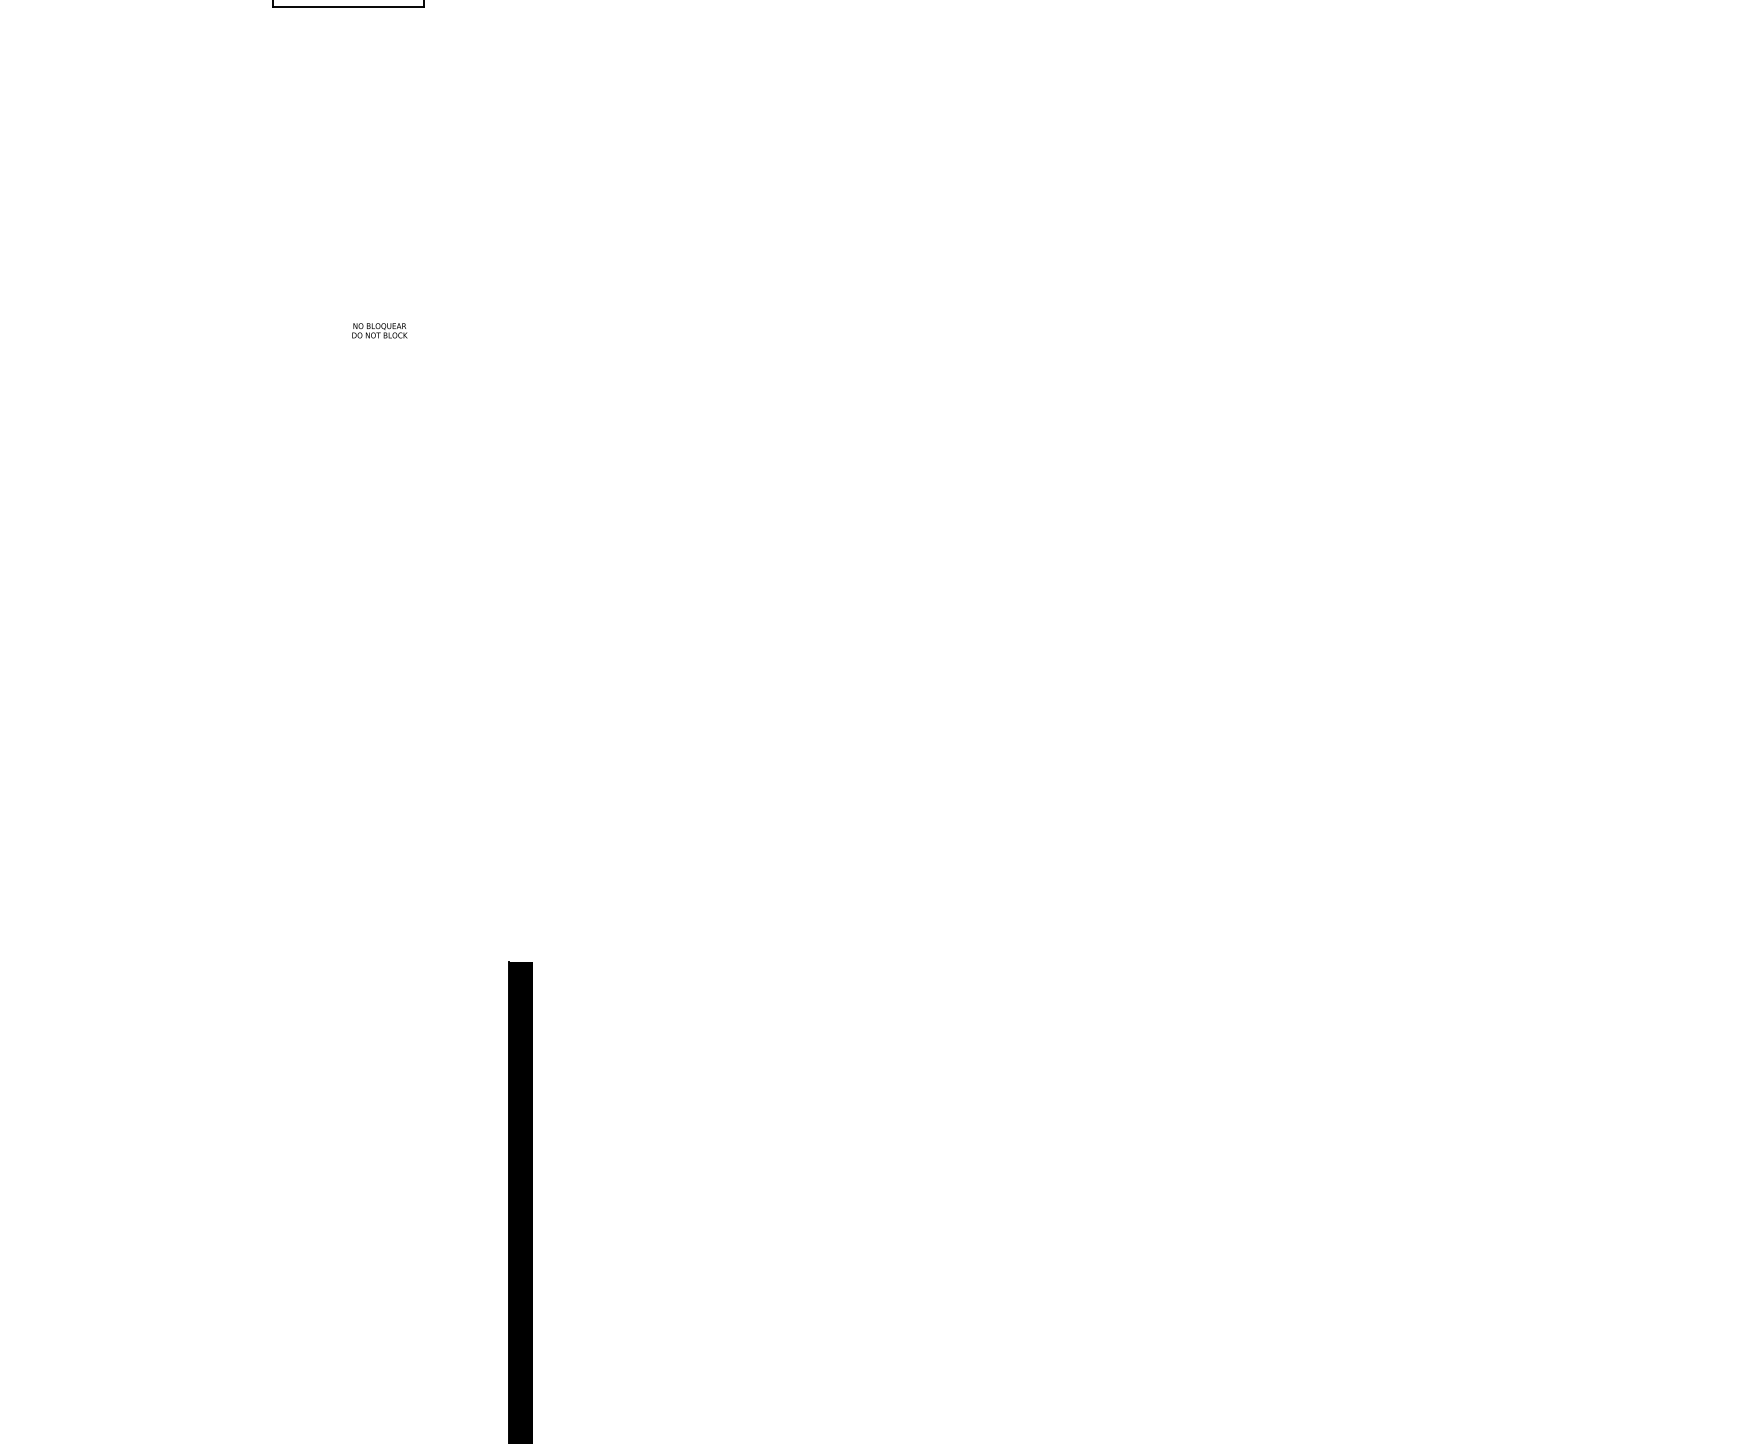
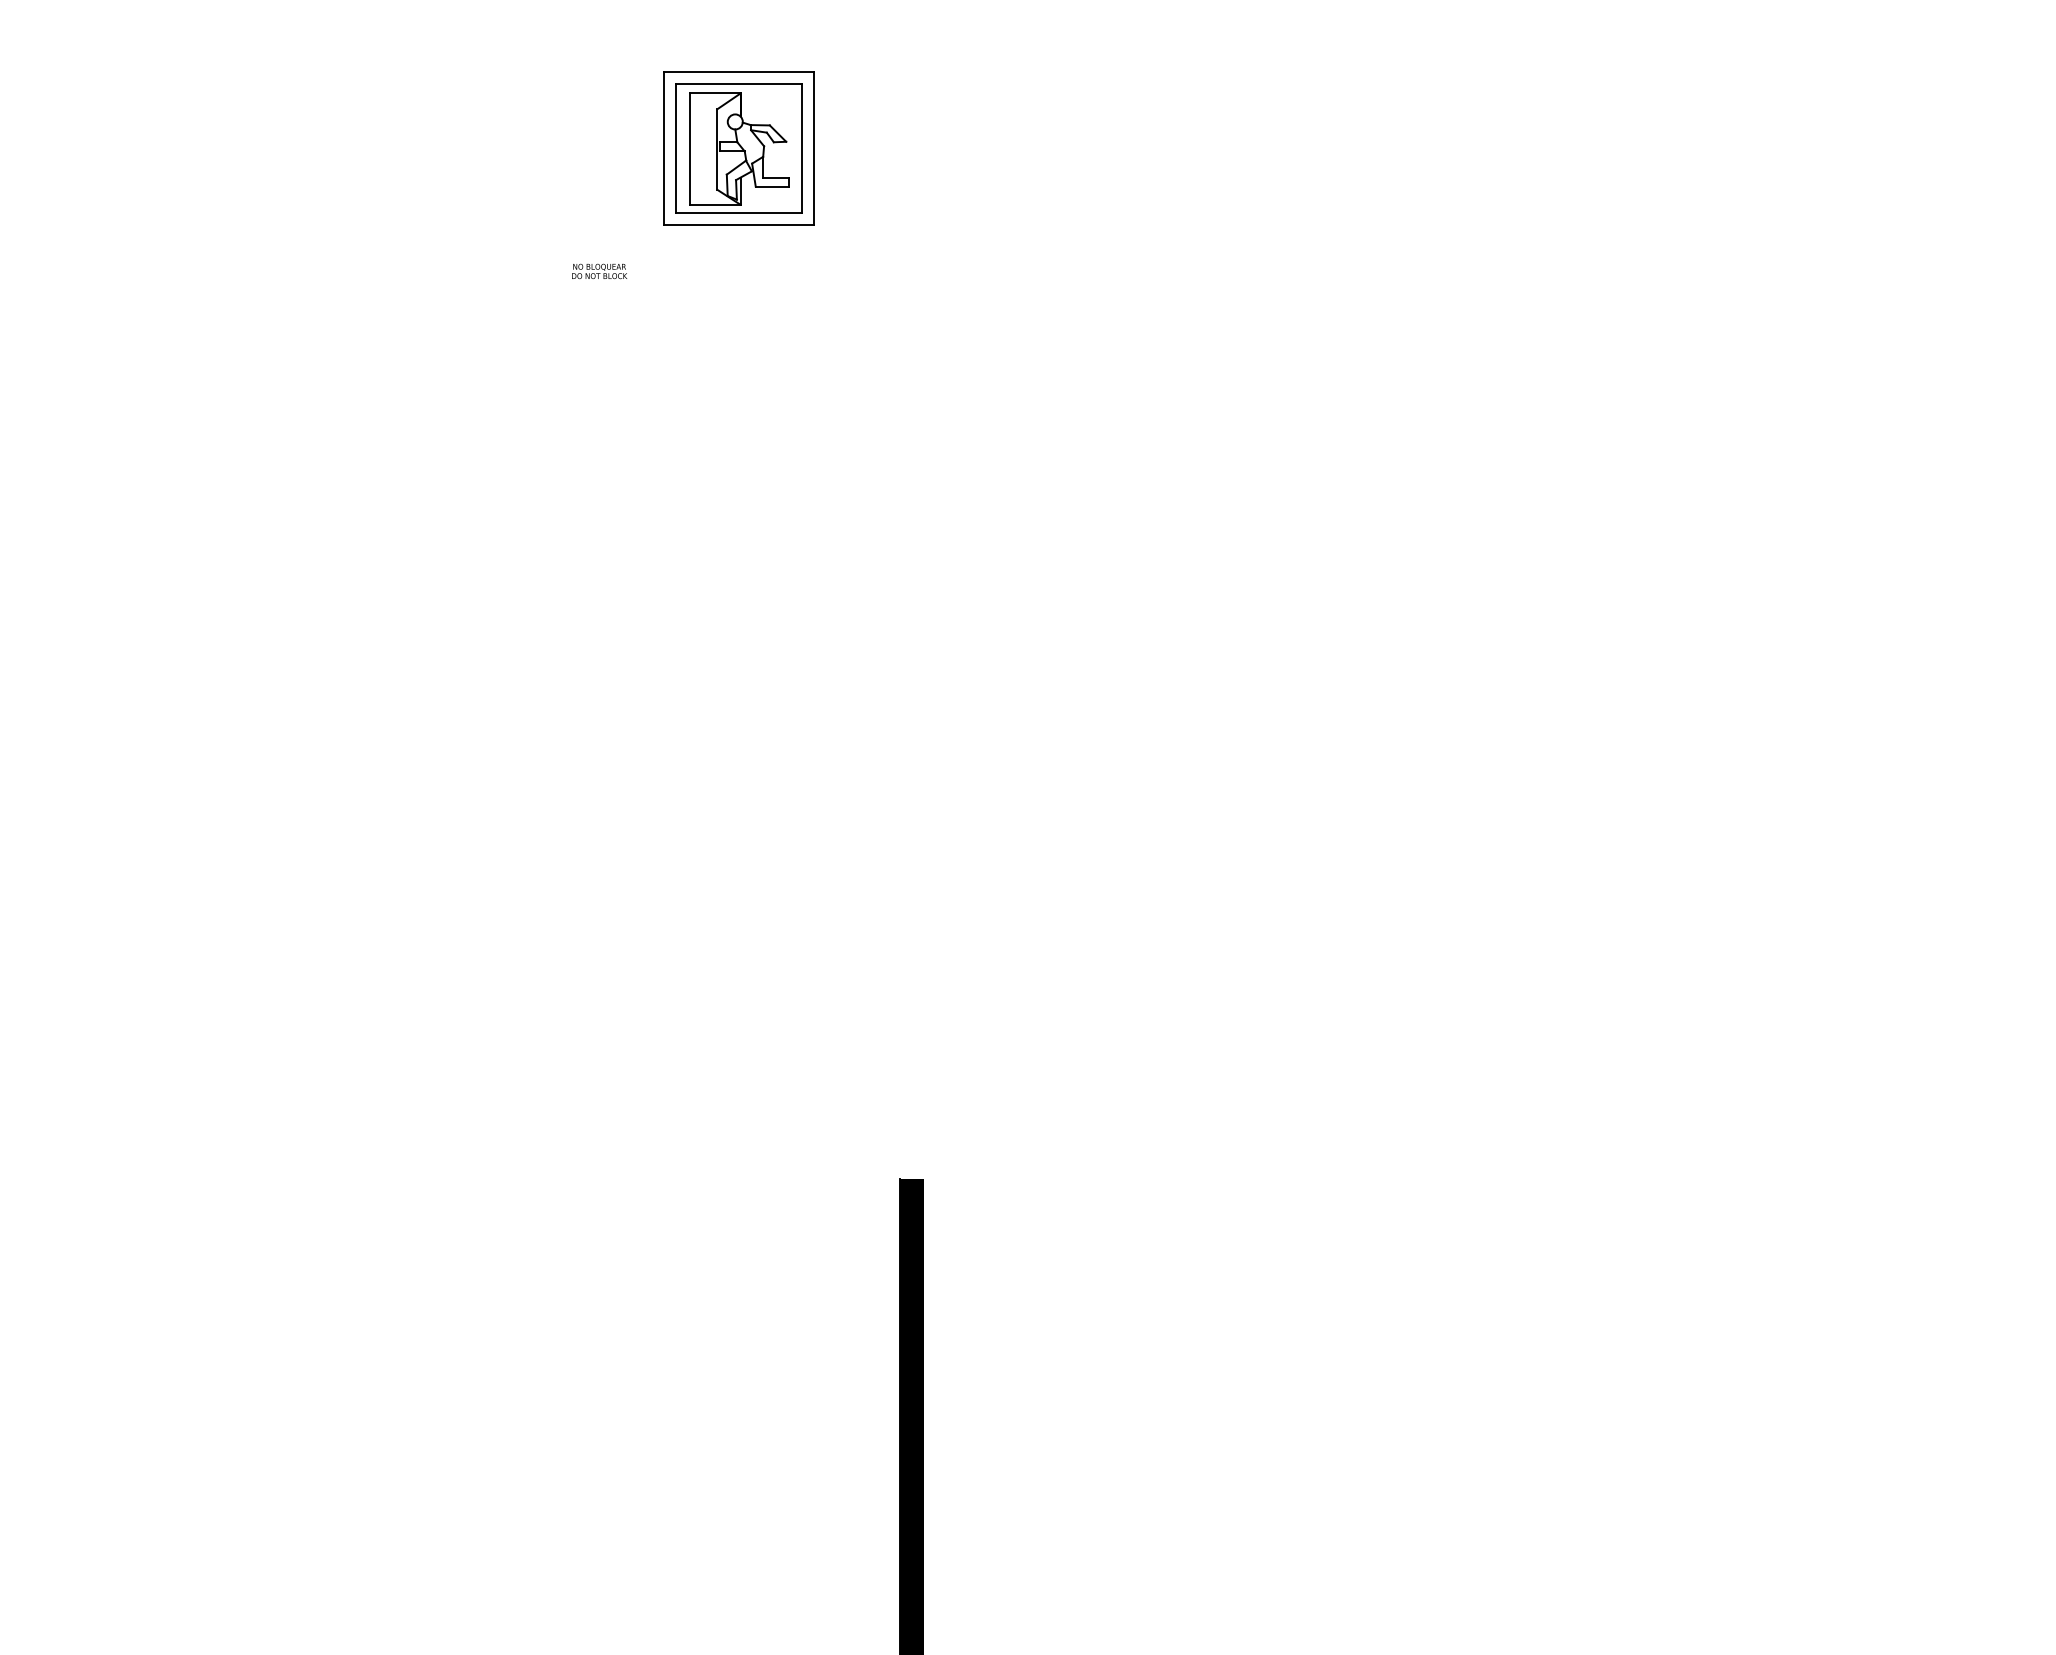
text: (379, 330) -> (599, 271), moved

